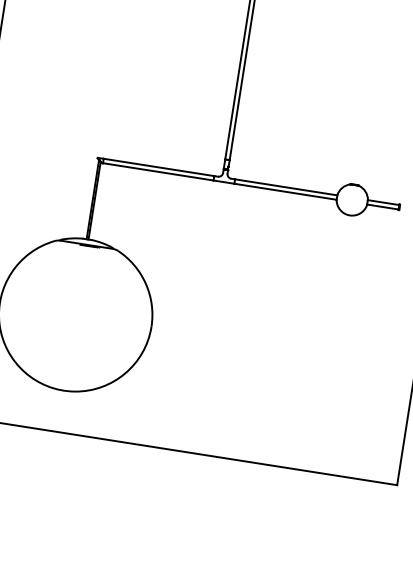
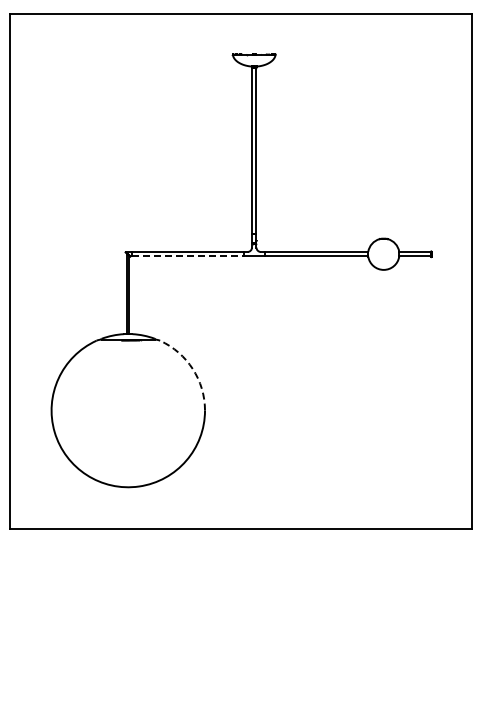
line: (158, 171) -> (187, 256), solid -> dashed
arc: (145, 284) -> (192, 369), solid -> dashed

